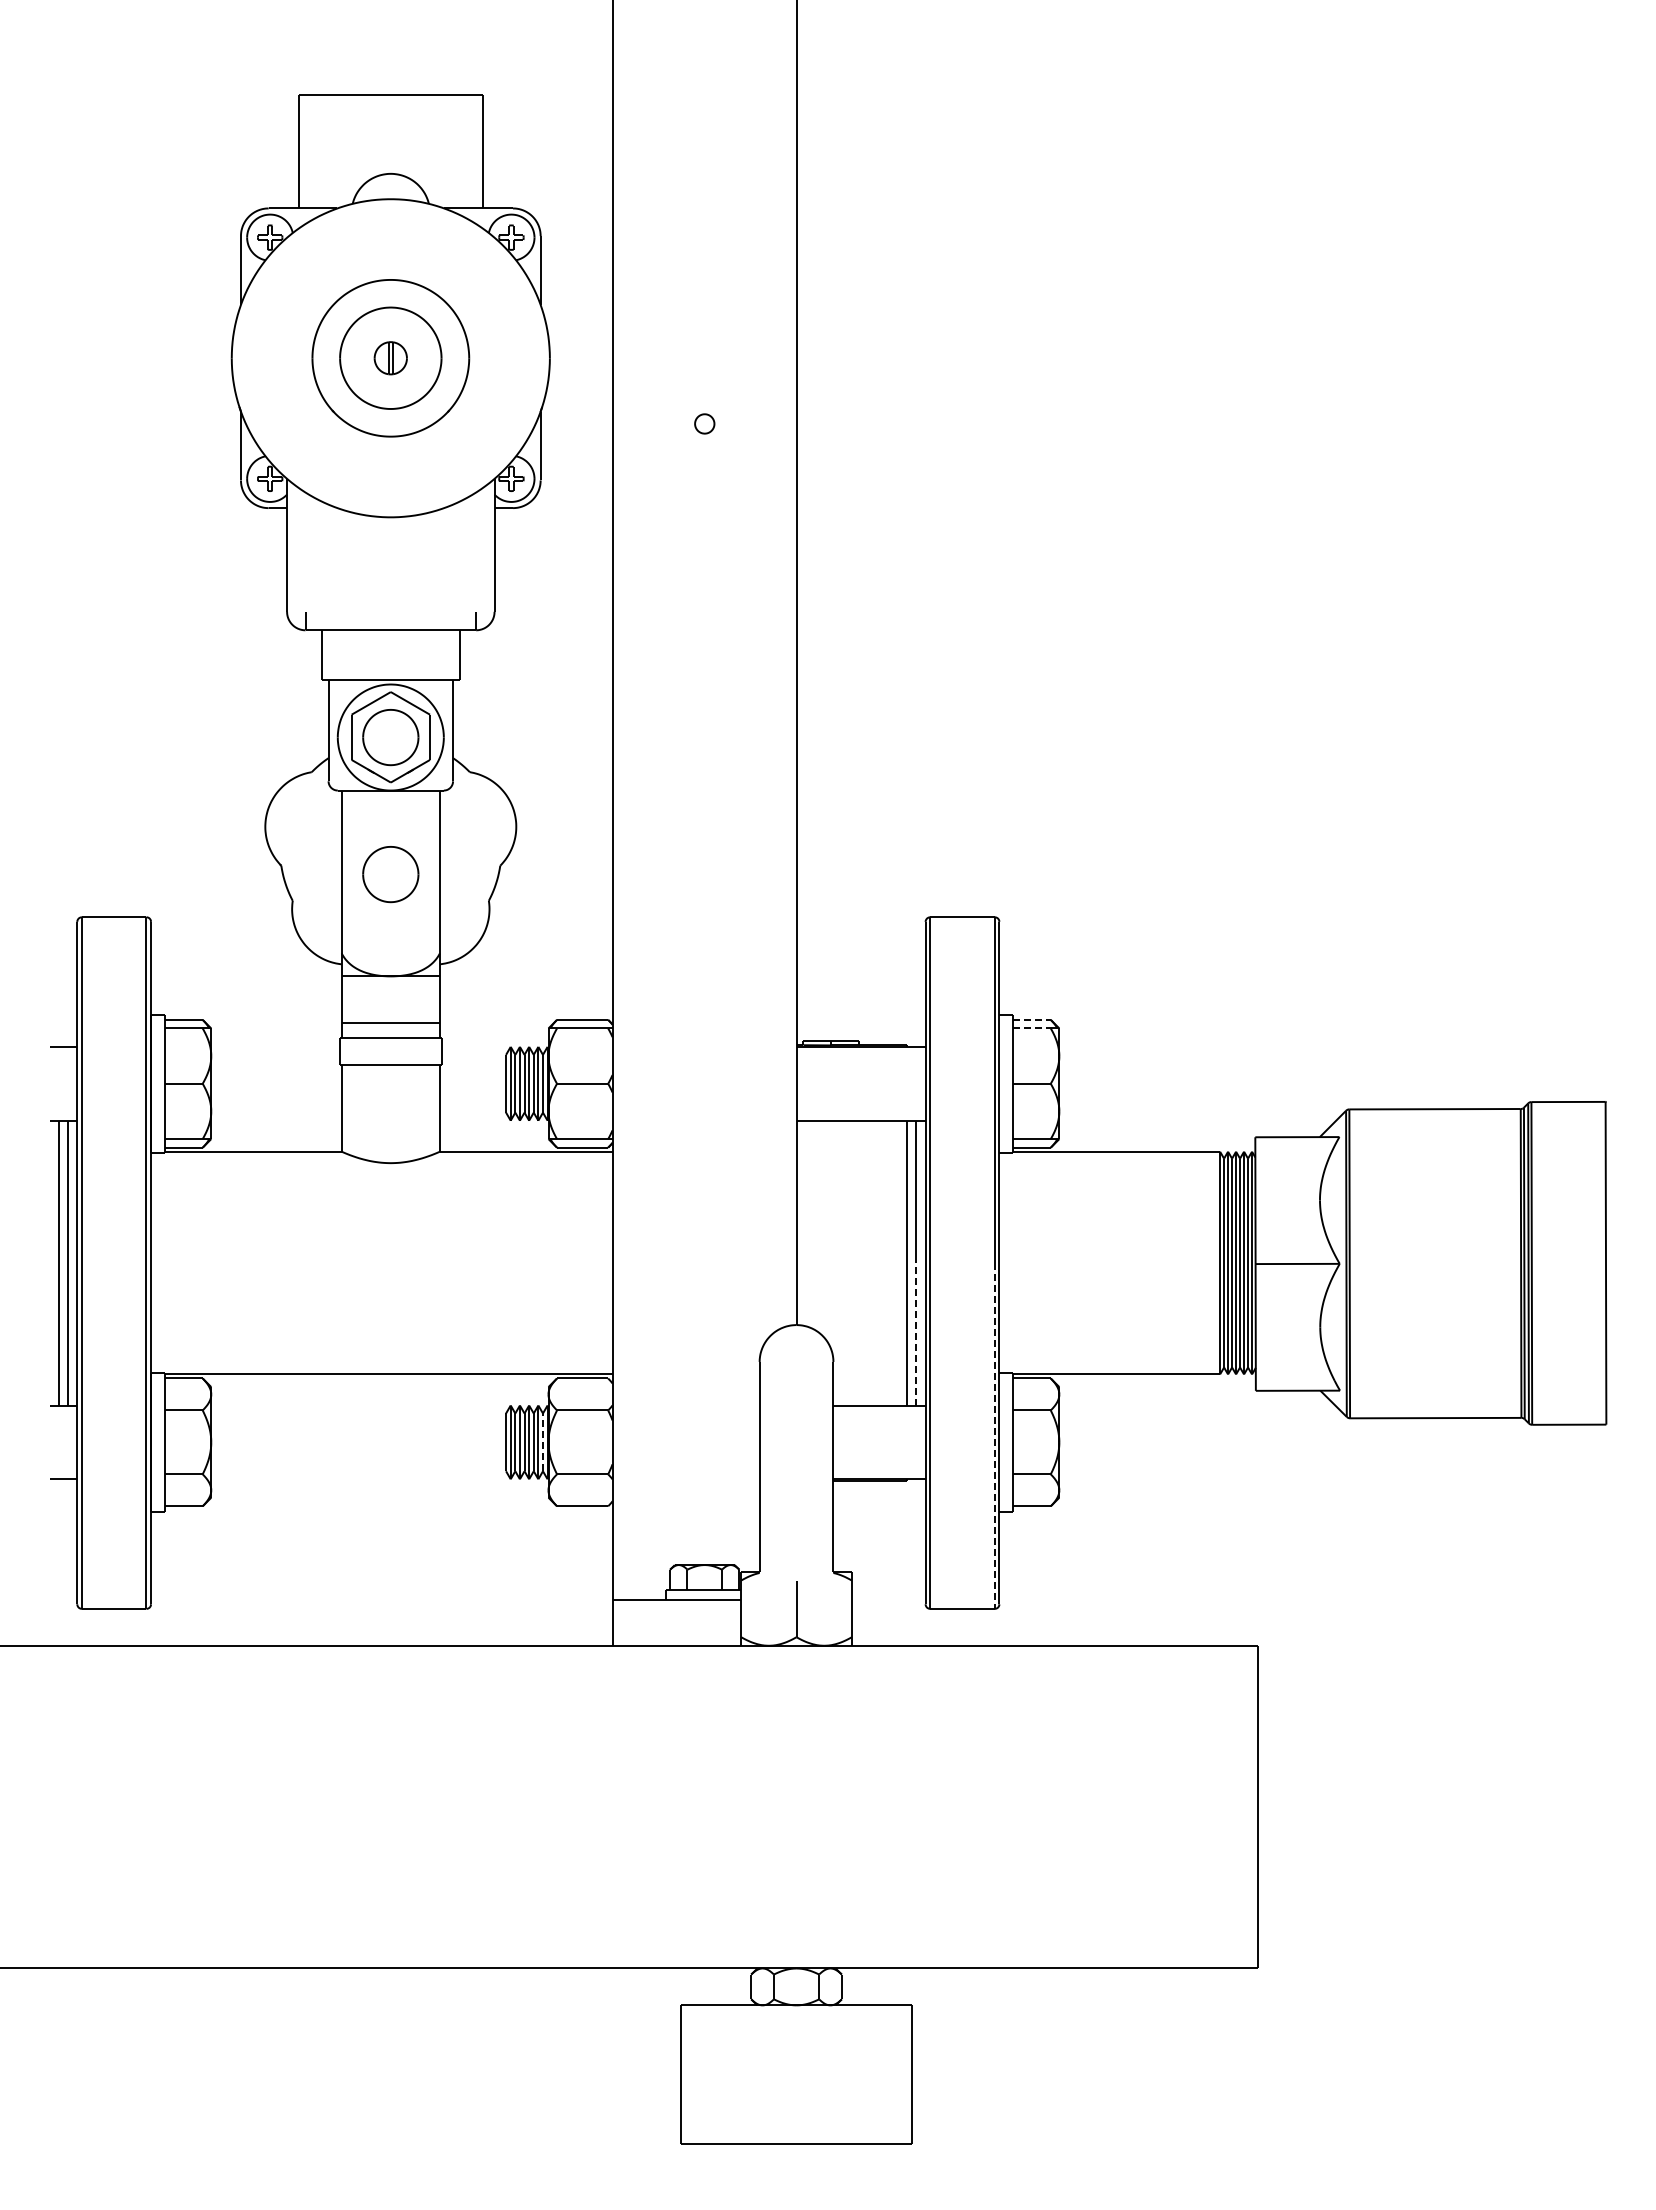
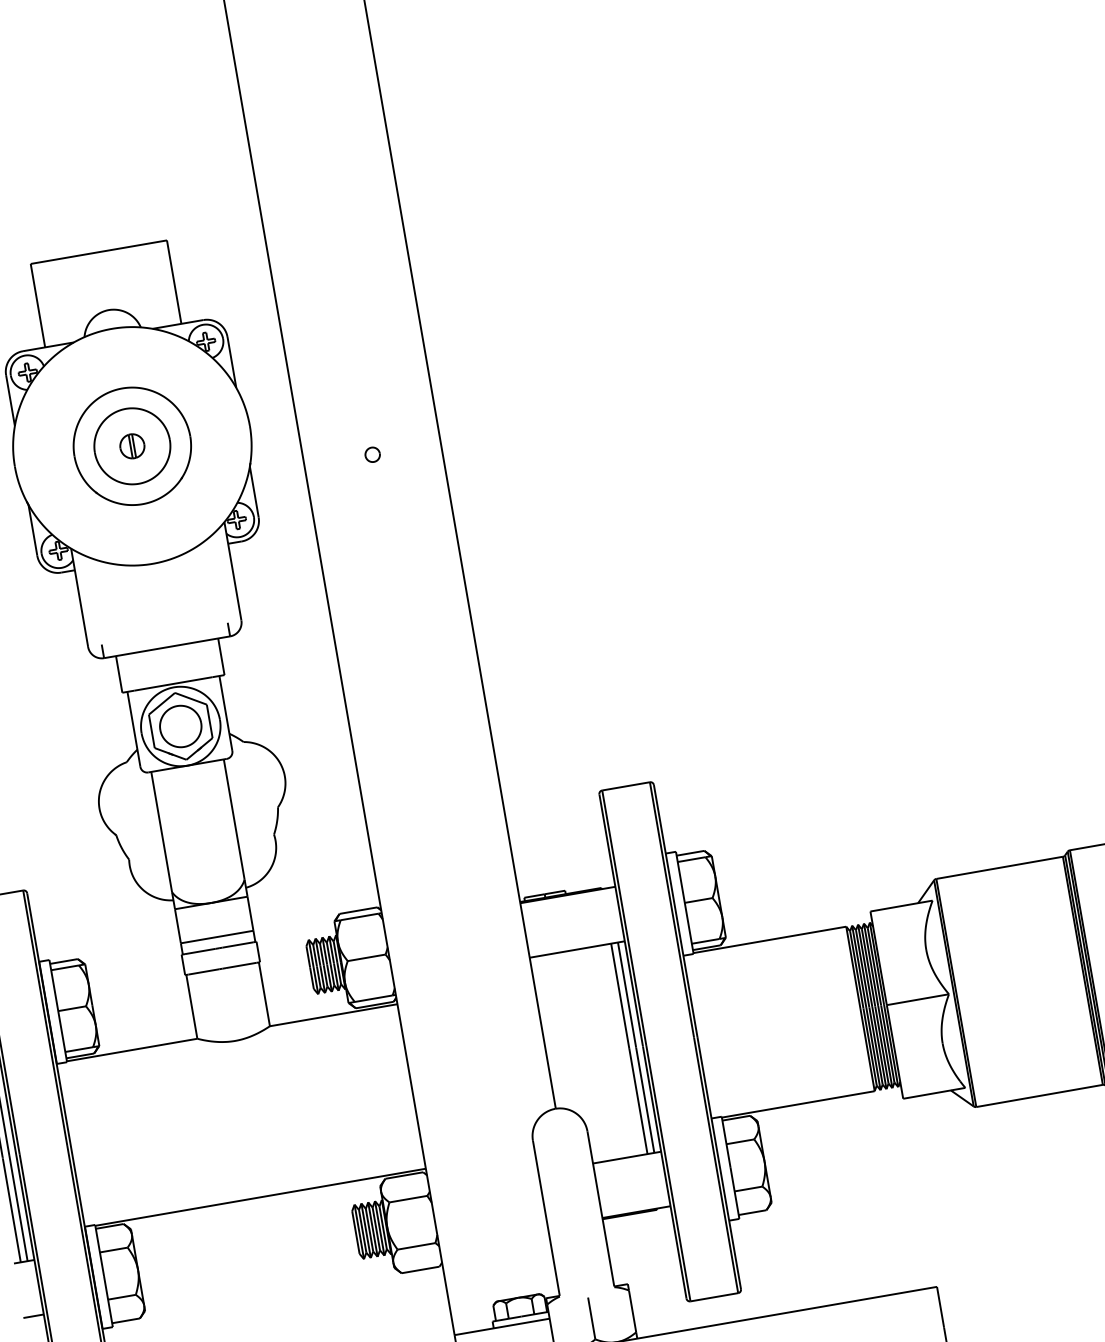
part: (390, 874) -> (198, 827), removed
line: (1032, 1019) -> (690, 852), dashed -> solid
line: (1032, 1028) -> (691, 859), dashed -> solid
line: (916, 1333) -> (645, 1099), dashed -> solid
line: (994, 1435) -> (715, 1165), dashed -> solid
line: (542, 1442) -> (382, 1227), dashed -> solid

